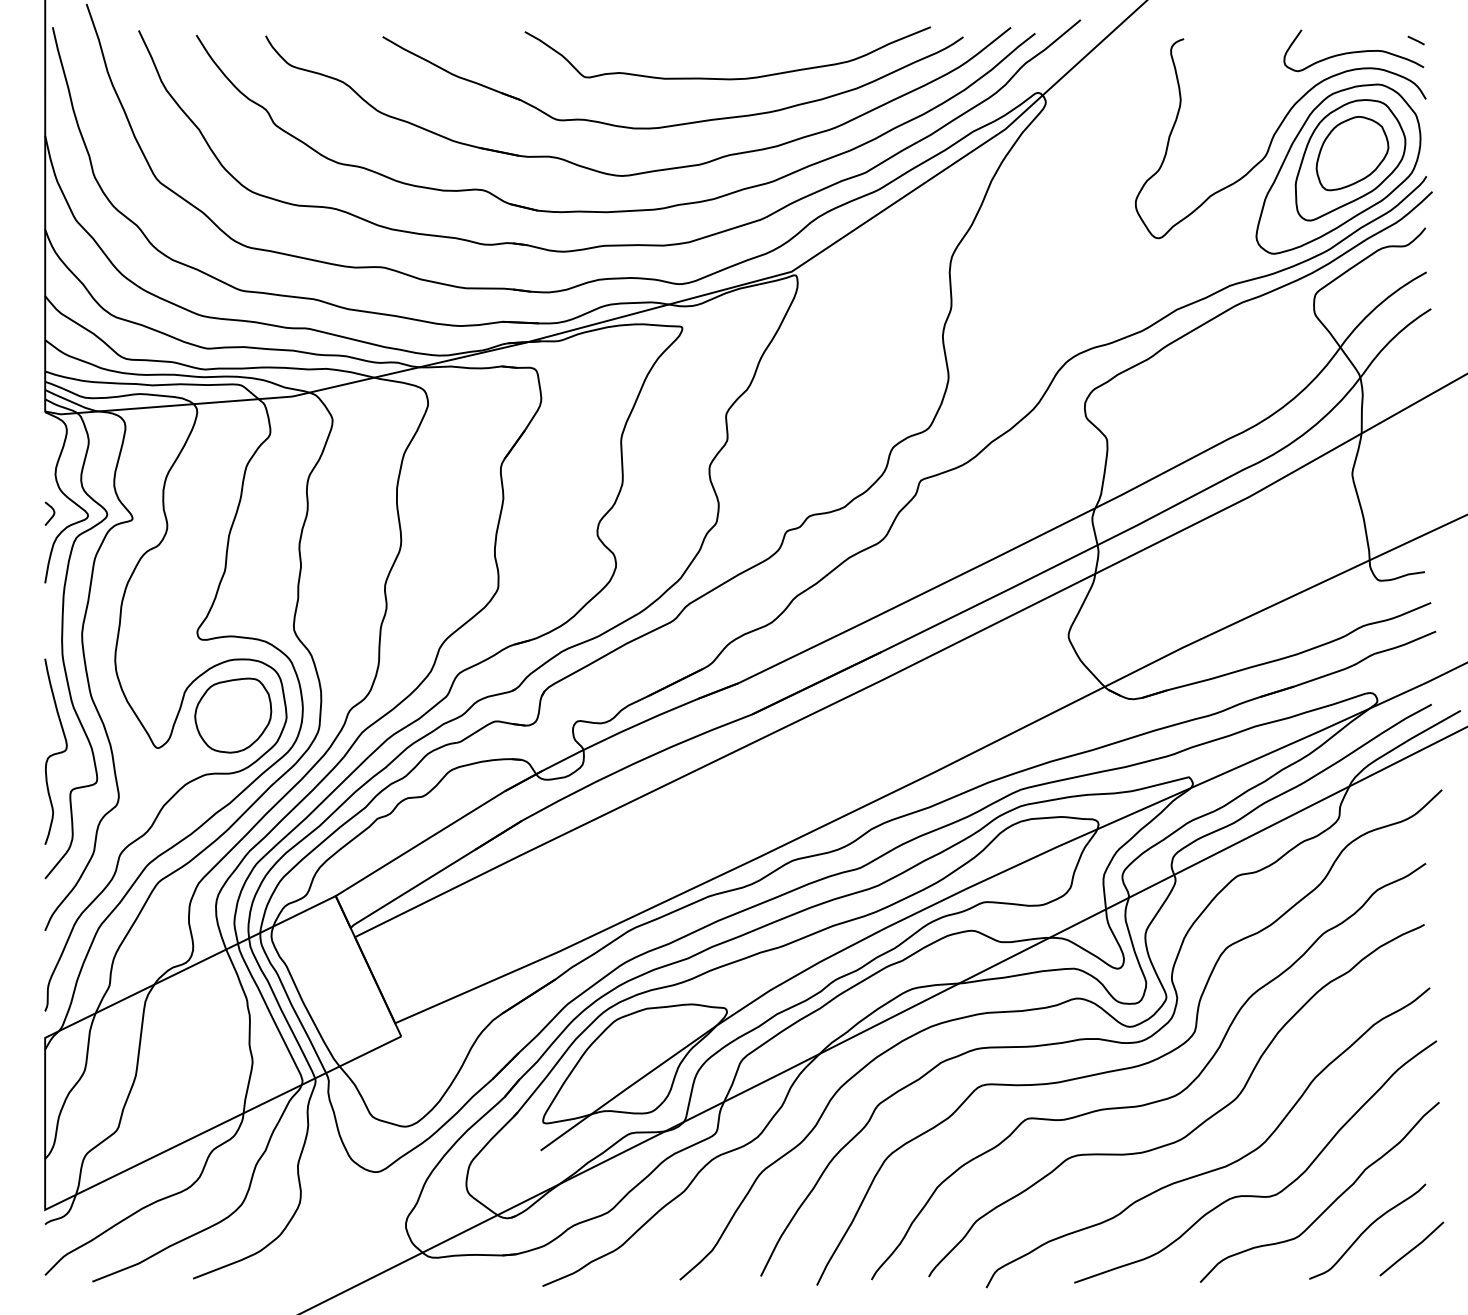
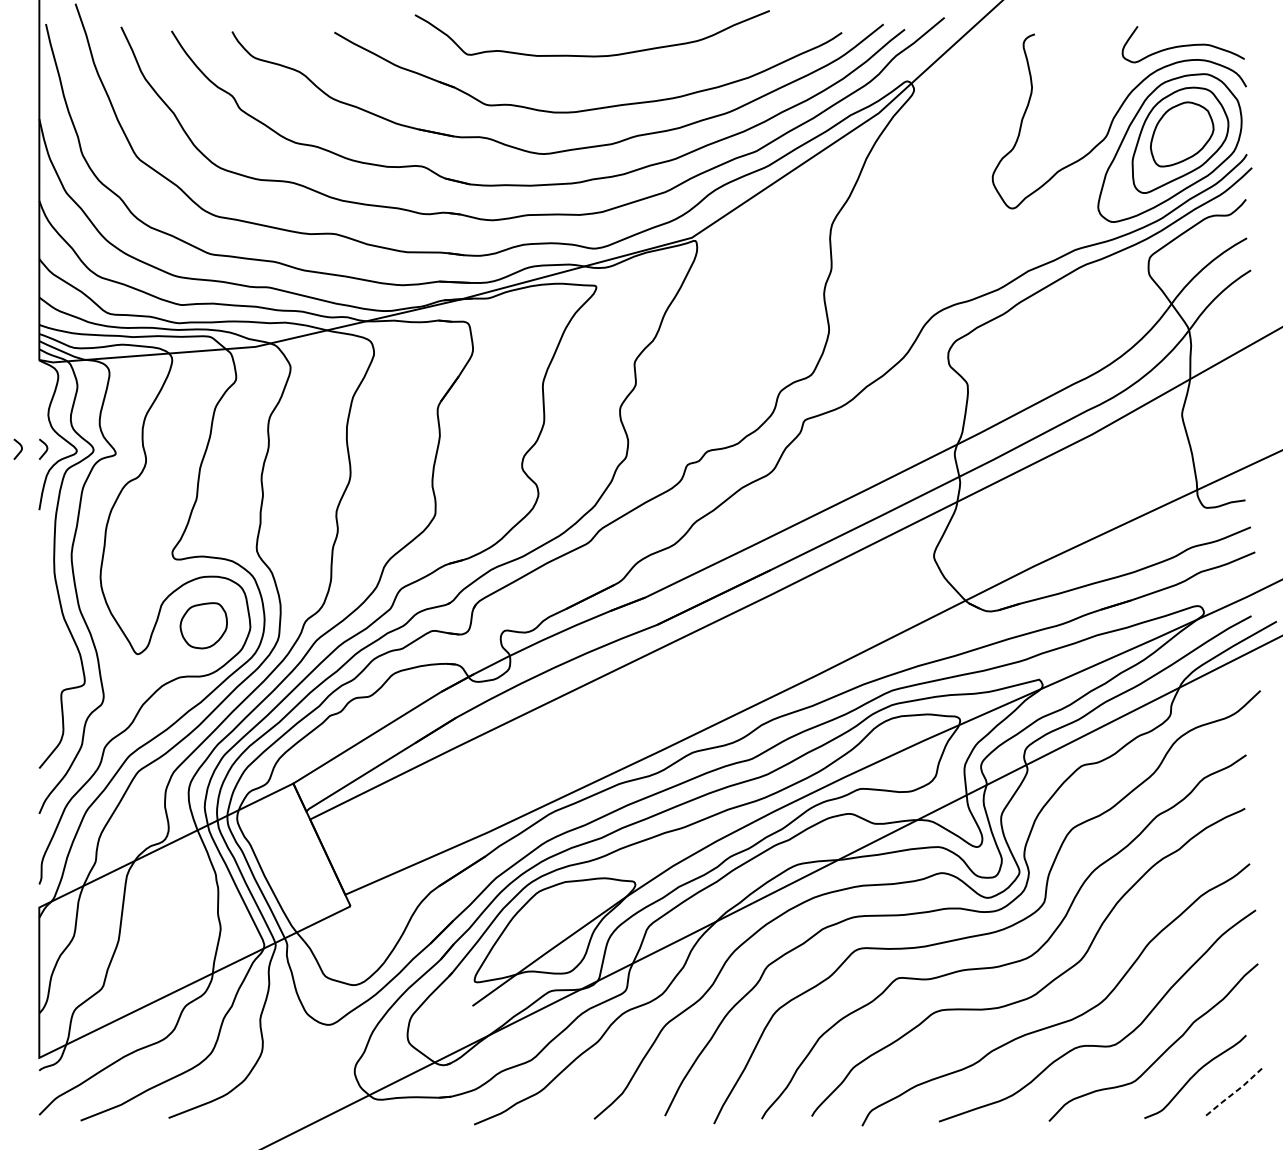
line: (1415, 40) -> (1237, 35), removed
curve: (727, 78) -> (592, 55), moved
curve: (23, 515) -> (20, 450), added
part: (233, 715) -> (203, 625), size x0.7
curve: (56, 752) -> (49, 658), removed
line: (1412, 1249) -> (1234, 1092), solid -> dashed

